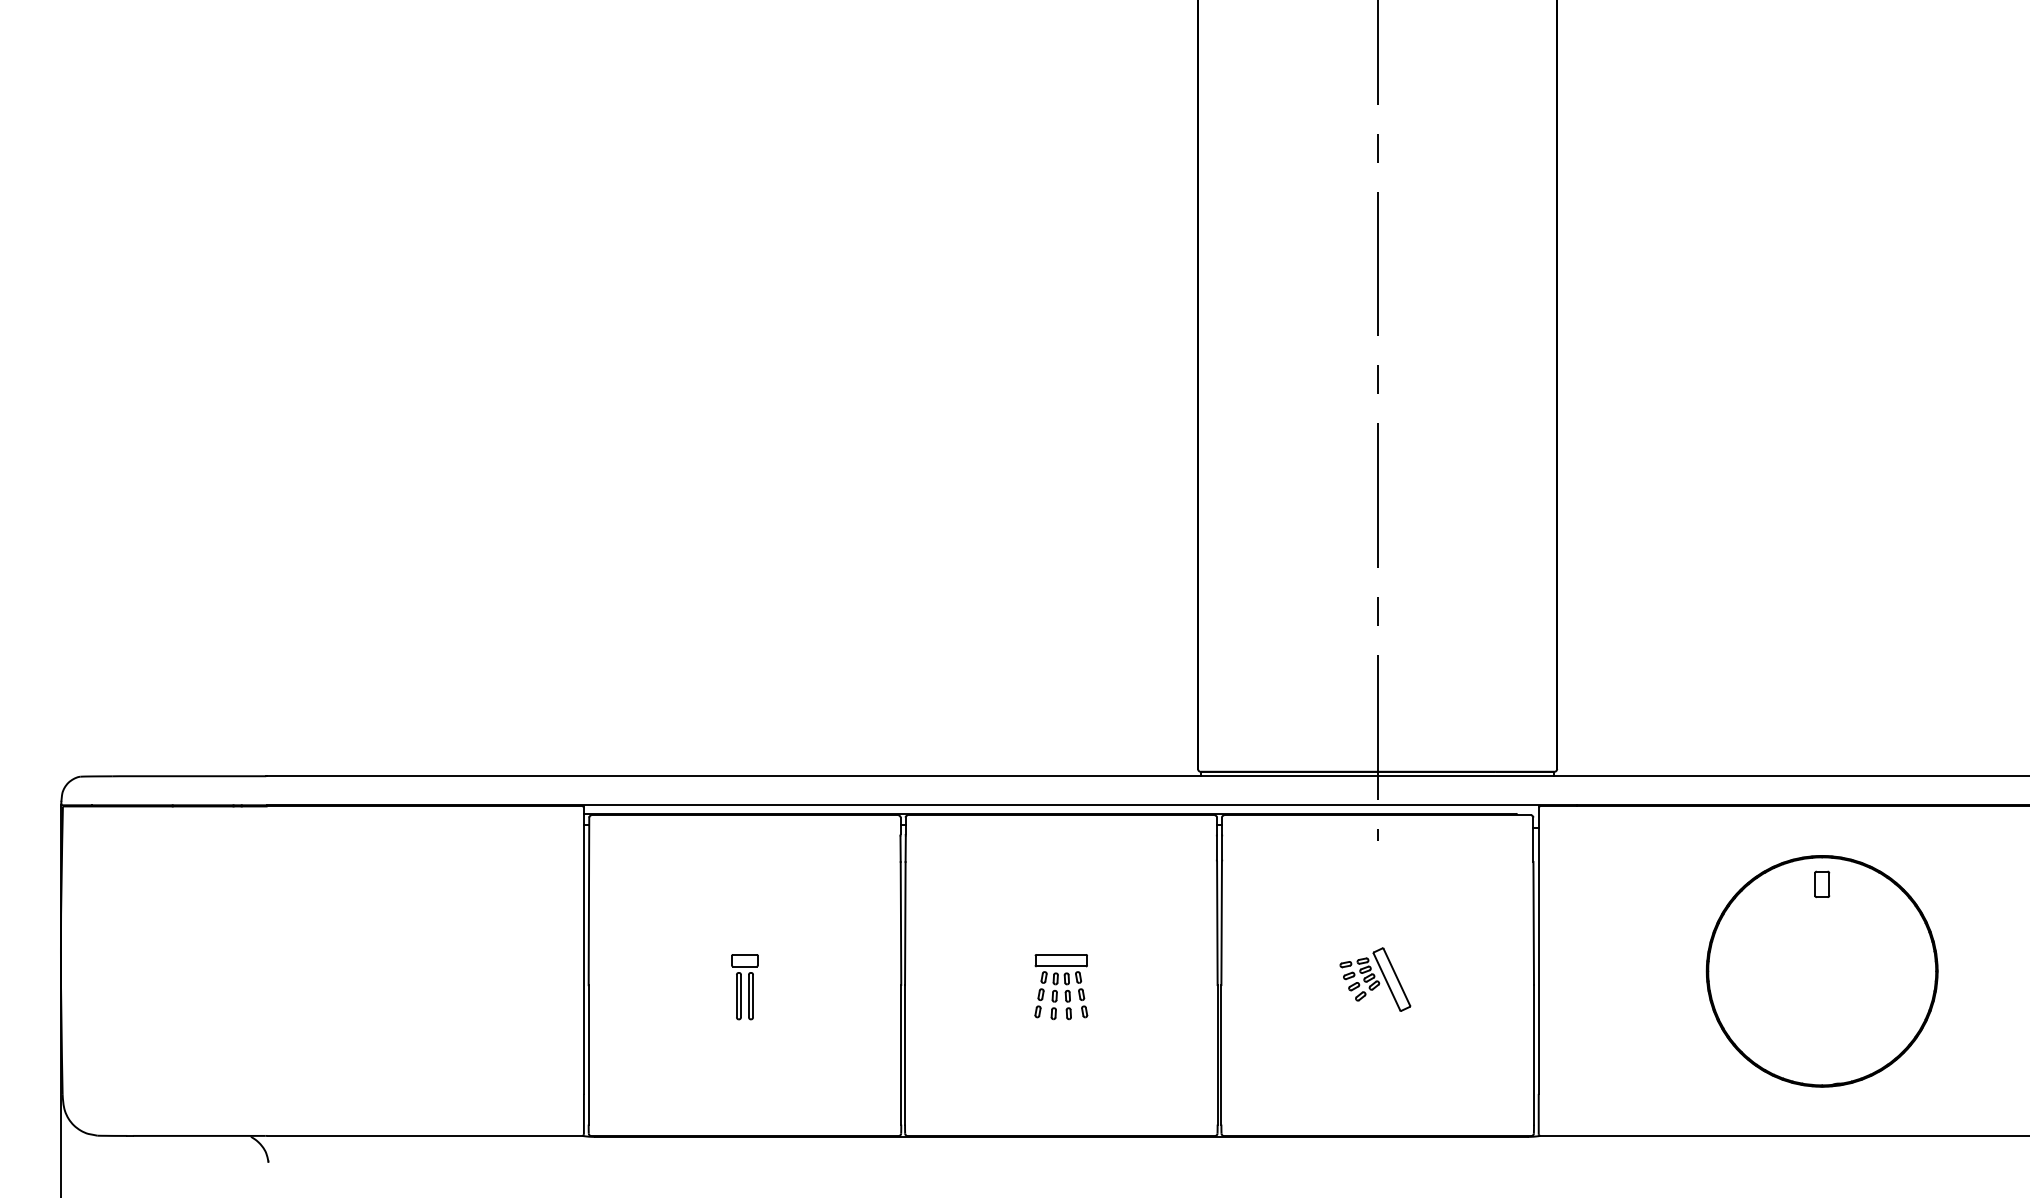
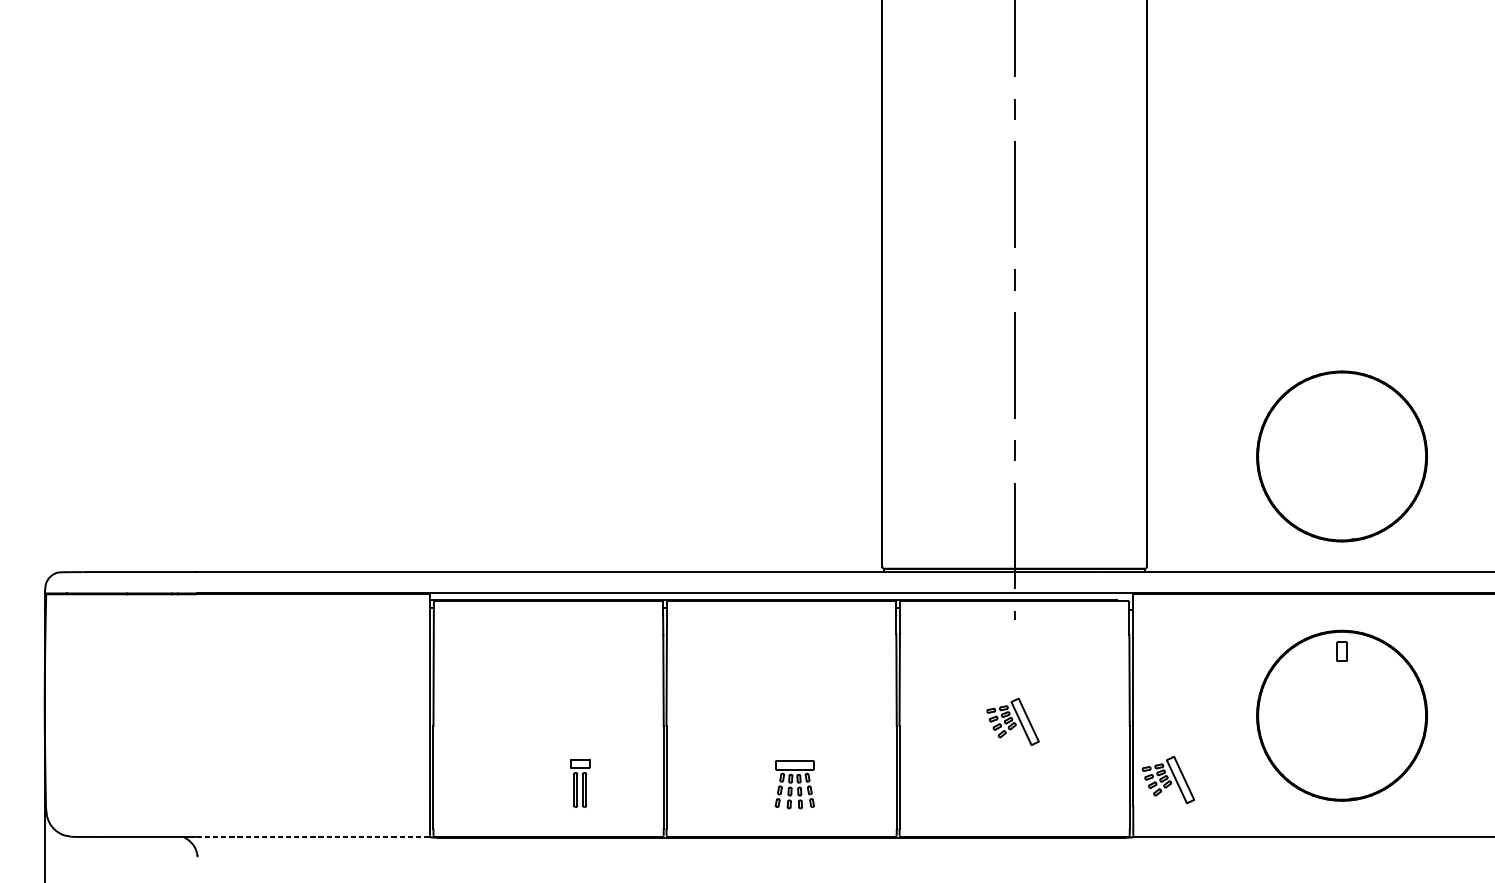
part: (1821, 619) -> (1341, 456), added
part: (744, 987) -> (579, 783), moved
part: (1061, 987) -> (795, 785), moved
part: (1586, 1058) -> (1168, 779), added
line: (425, 1135) -> (313, 836), solid -> dashed

